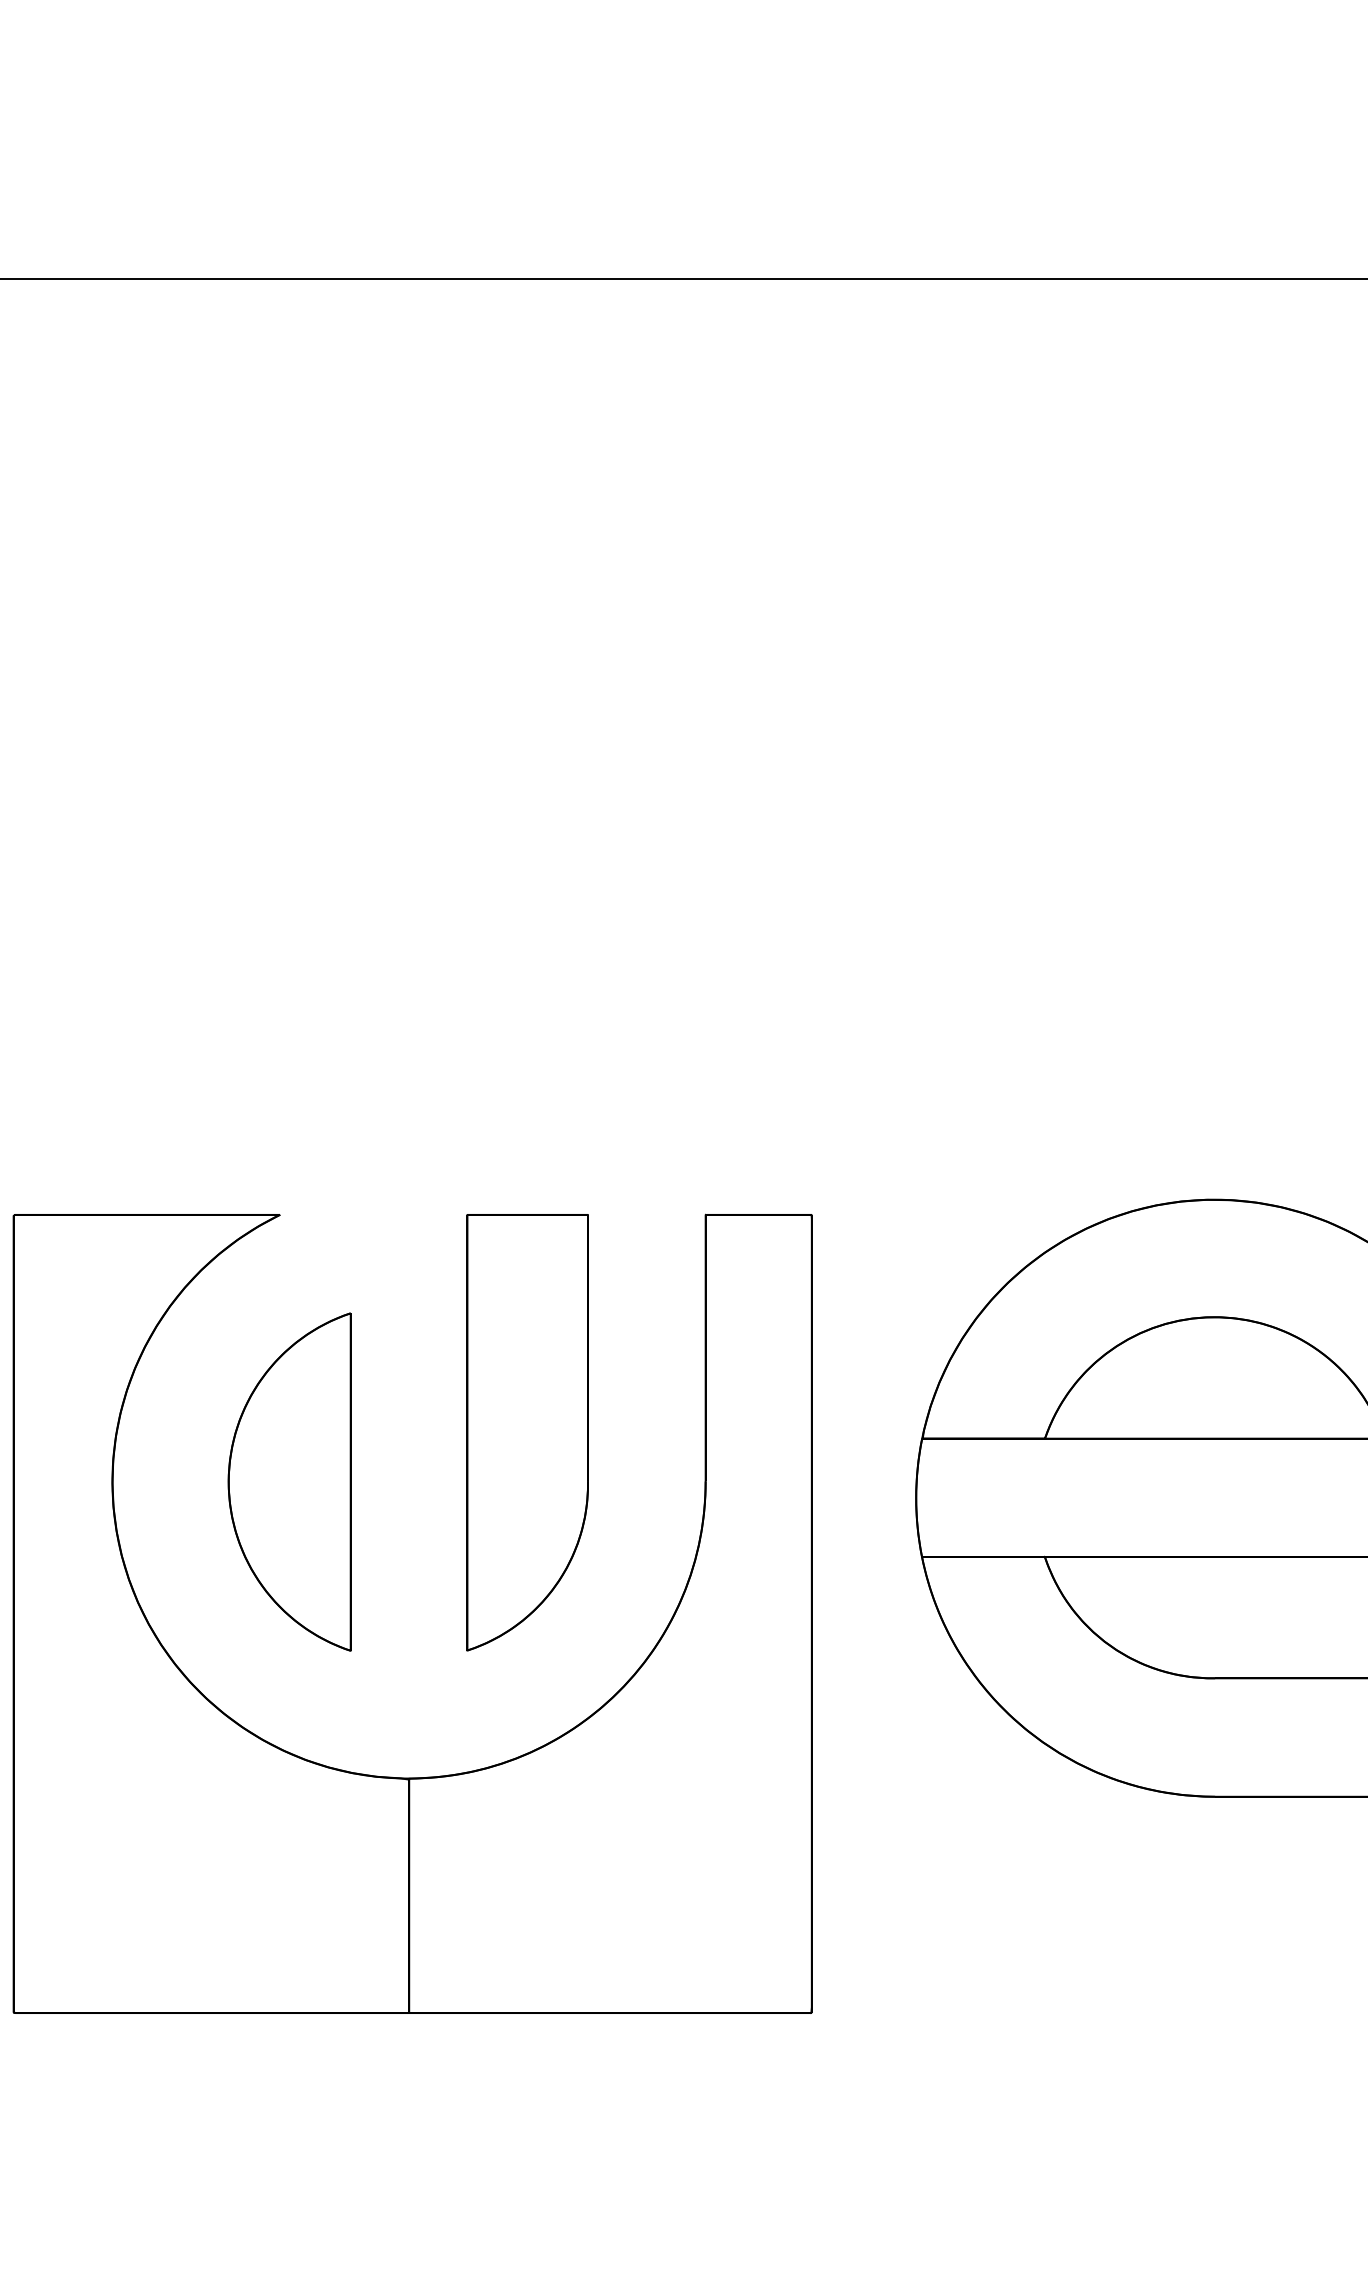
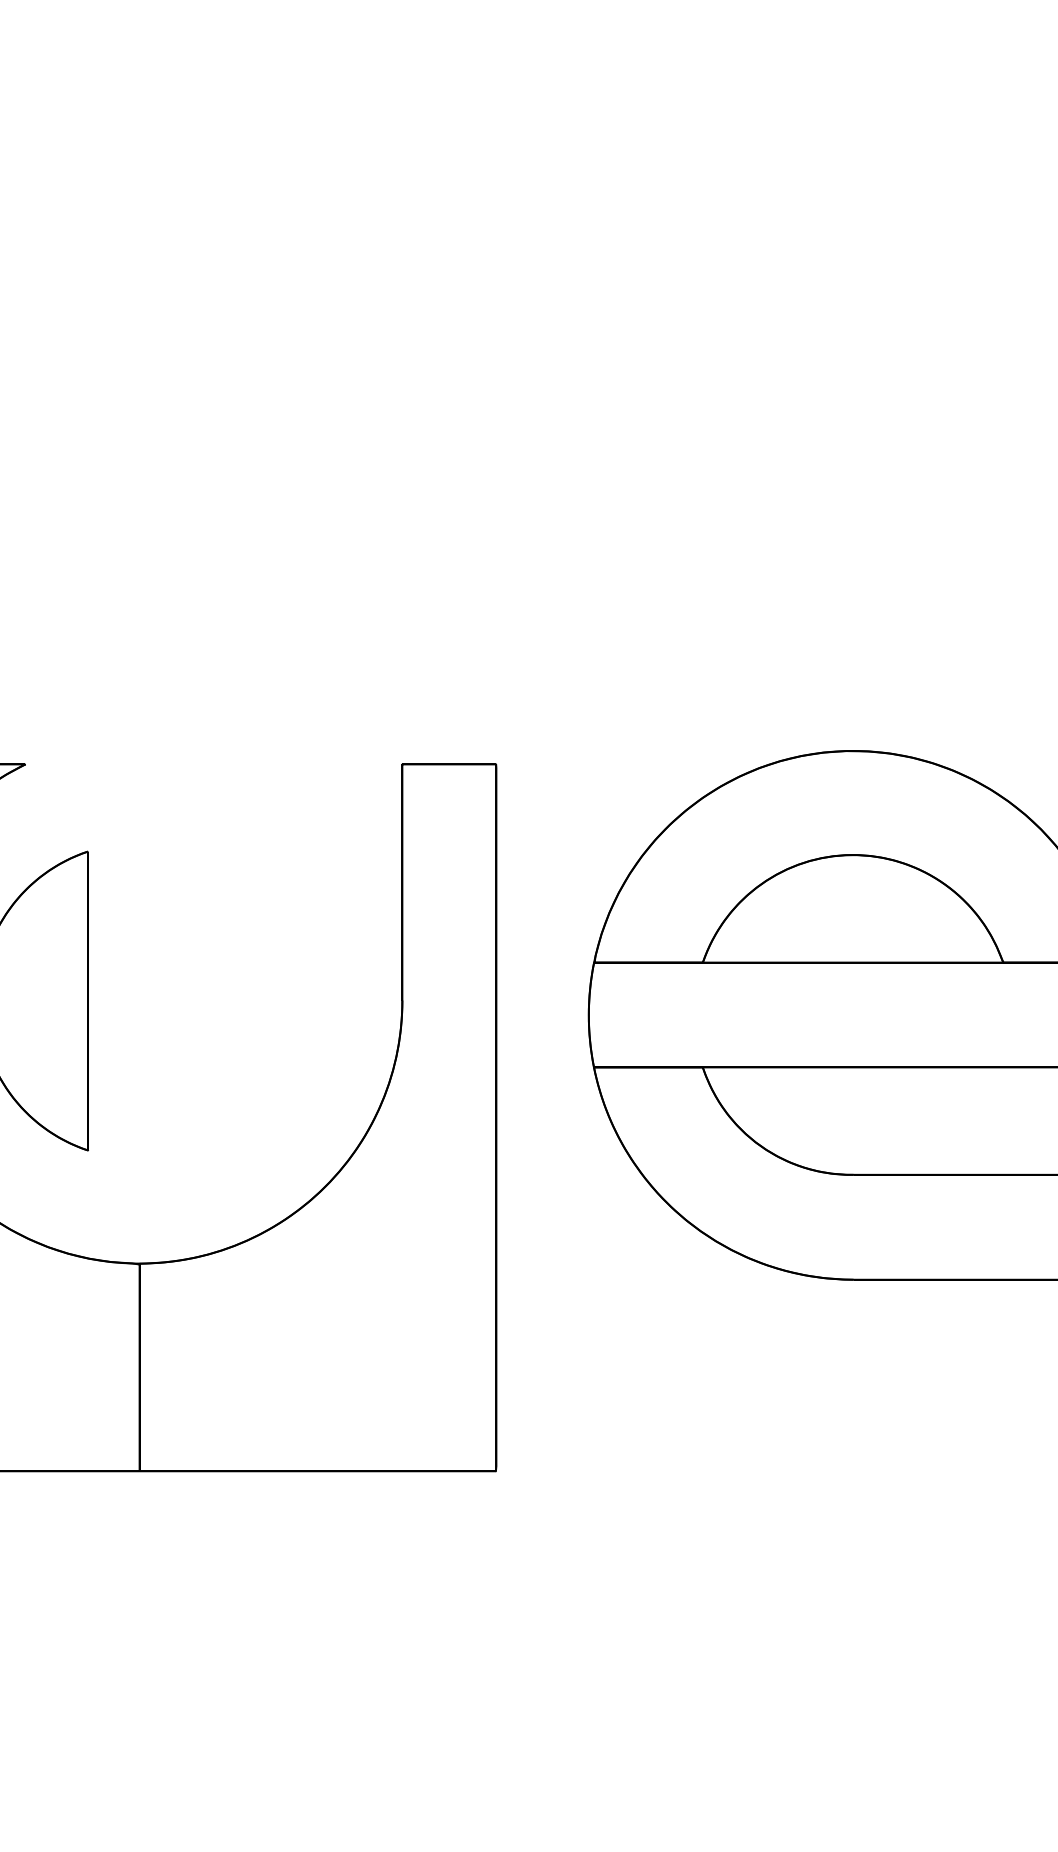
part: (527, 1432) -> (244, 957), removed

